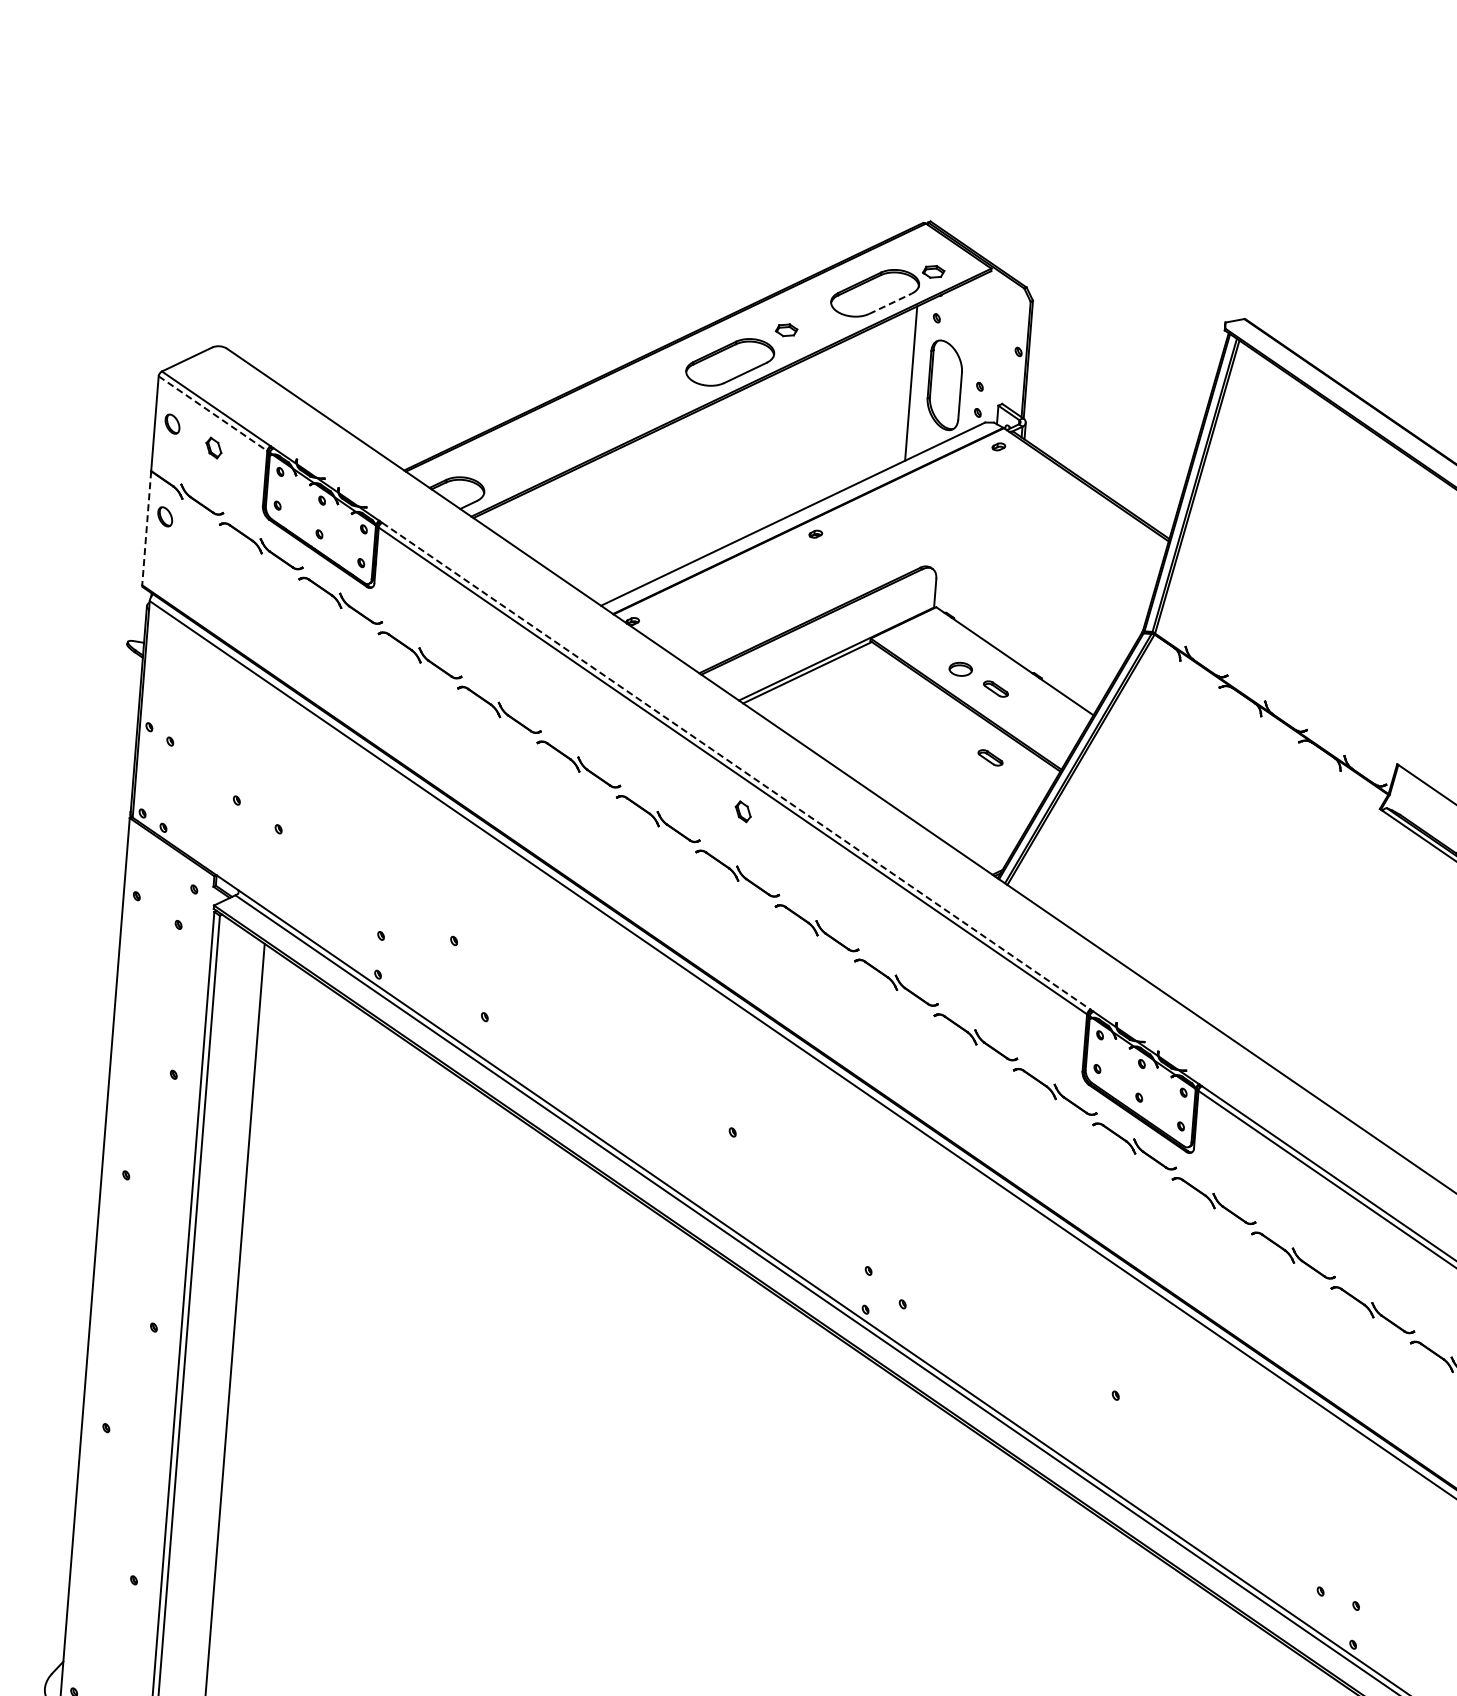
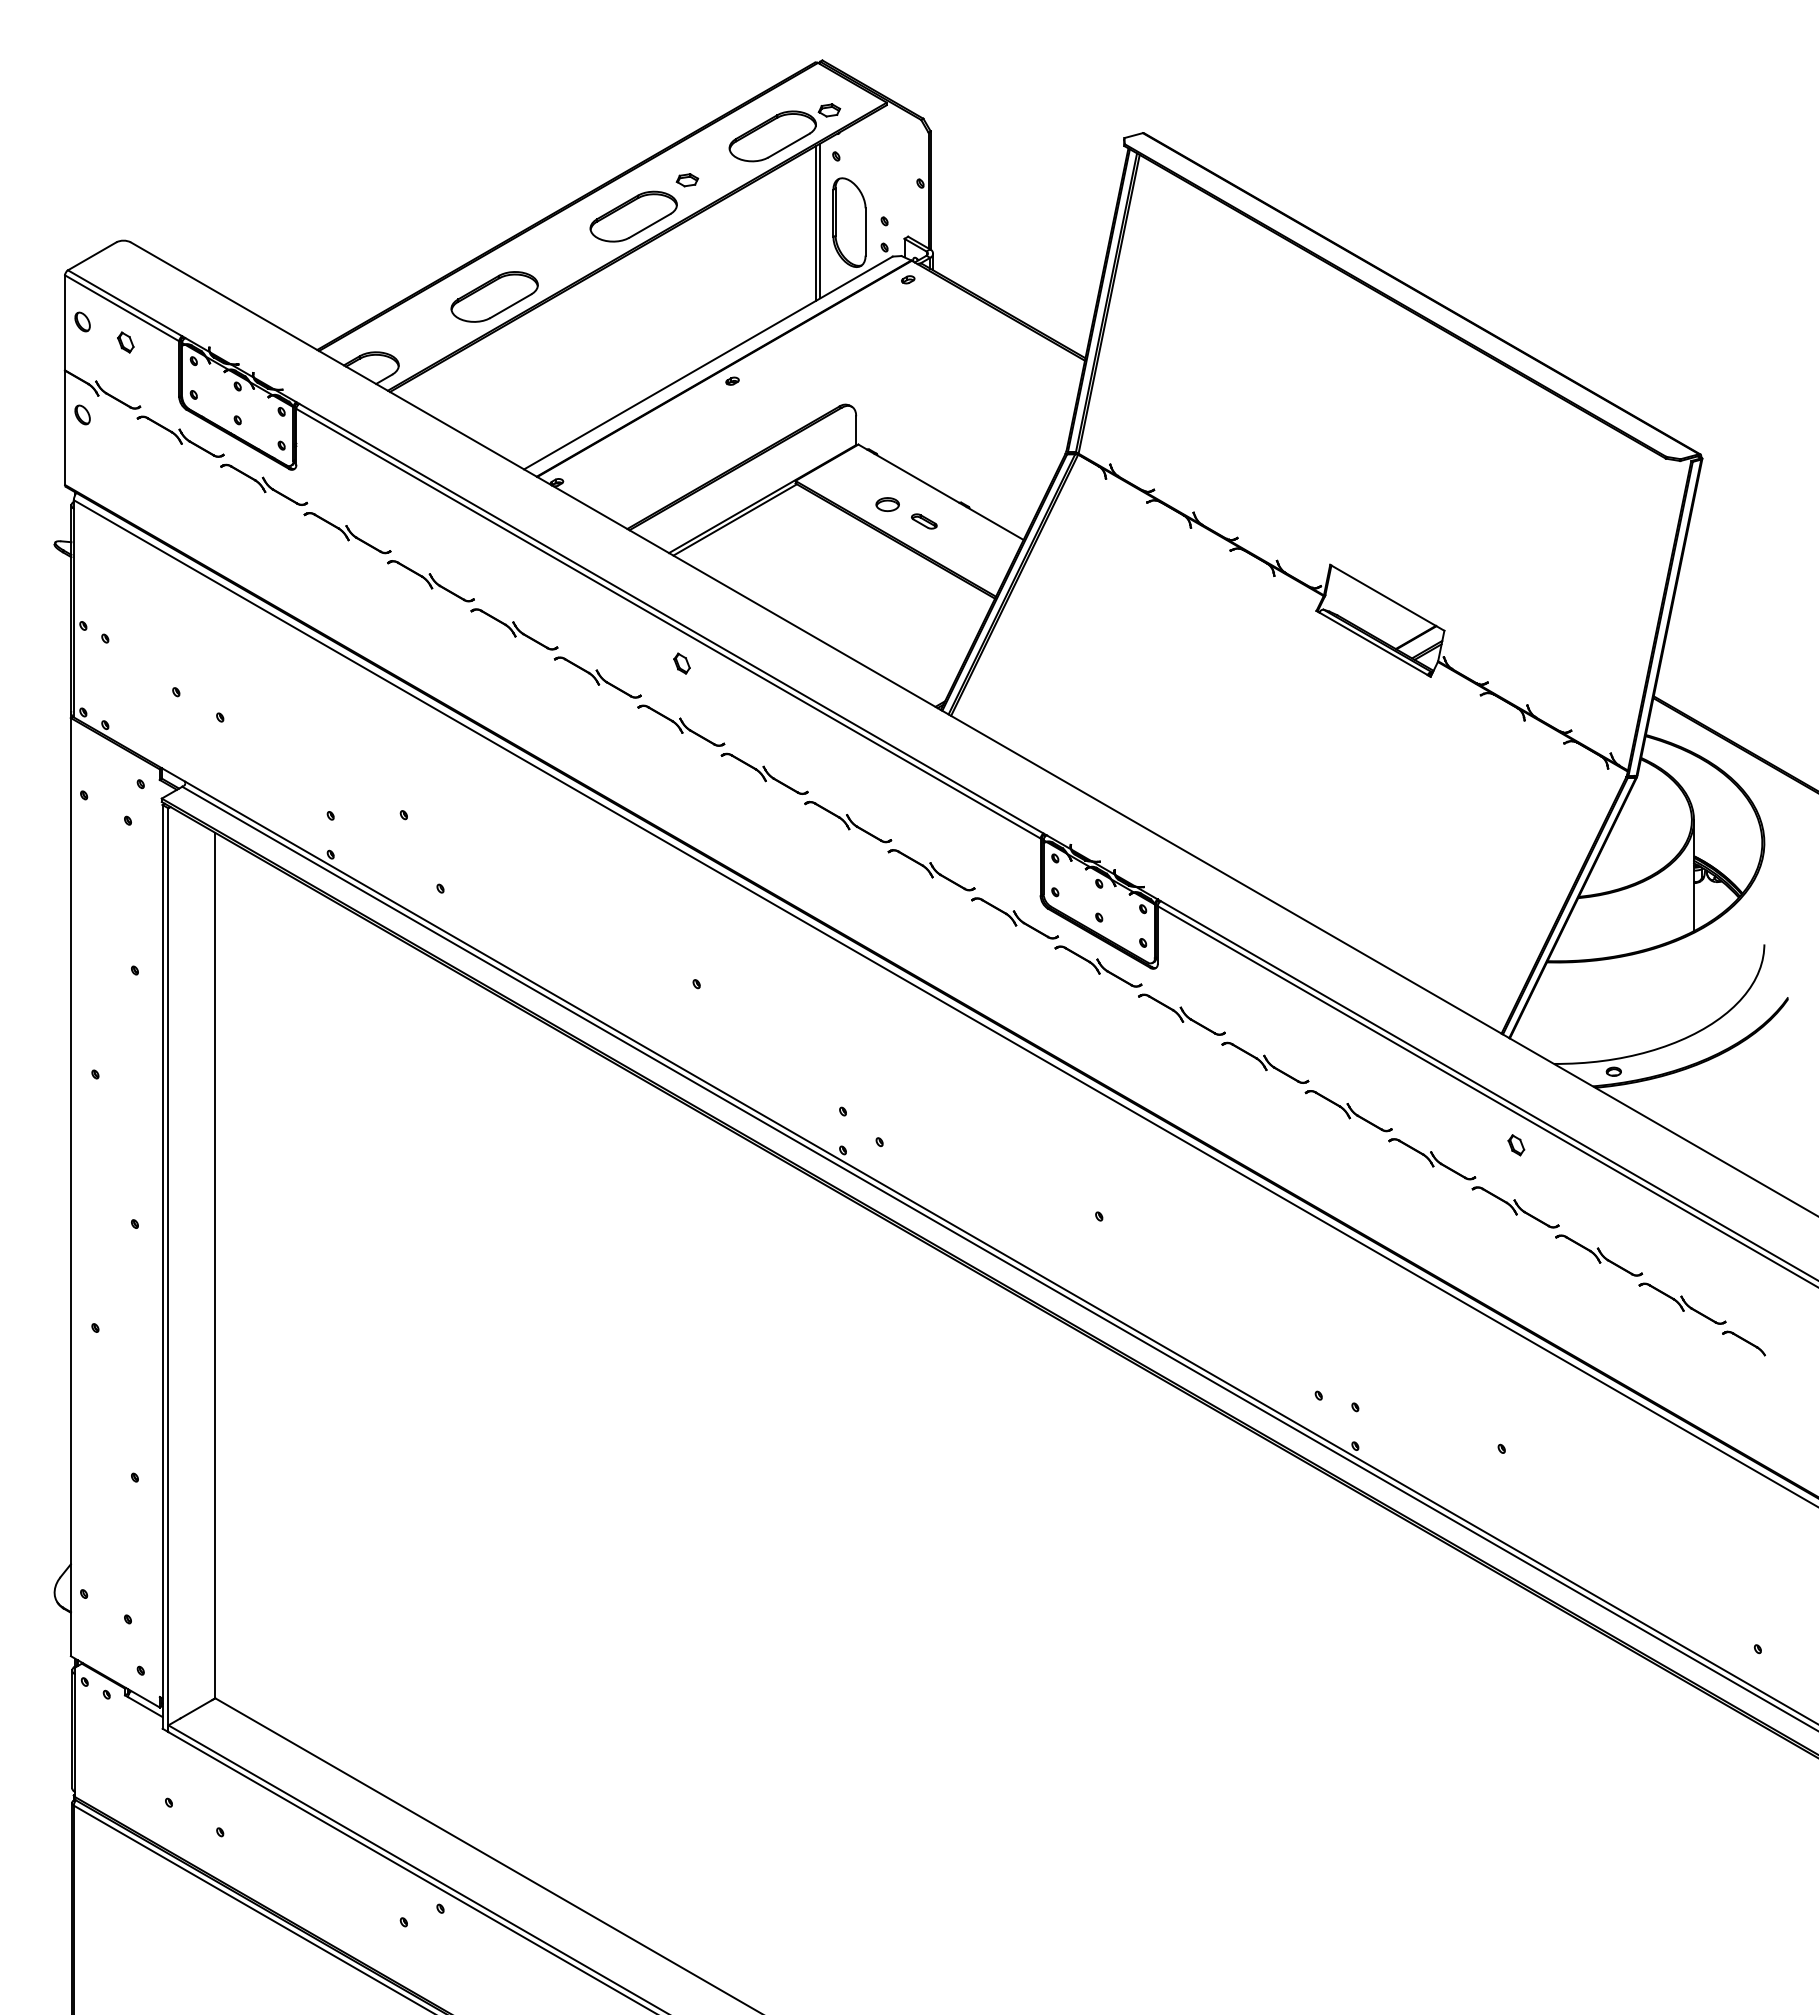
line: (890, 303) -> (788, 145), dashed -> solid
line: (916, 380) -> (820, 220), added
line: (213, 413) -> (122, 308), dashed -> solid
part: (585, 431) -> (494, 296), added
line: (147, 528) -> (65, 428), dashed -> solid
part: (990, 757) -> (924, 590), removed
line: (736, 765) -> (671, 618), dashed -> solid

